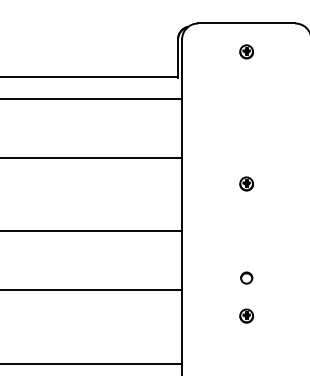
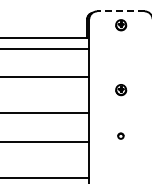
line: (245, 23) -> (120, 11), solid -> dashed
part: (245, 52) -> (120, 25), size x1.6
part: (245, 182) -> (120, 89), size x1.6
part: (245, 315) -> (120, 154), removed

